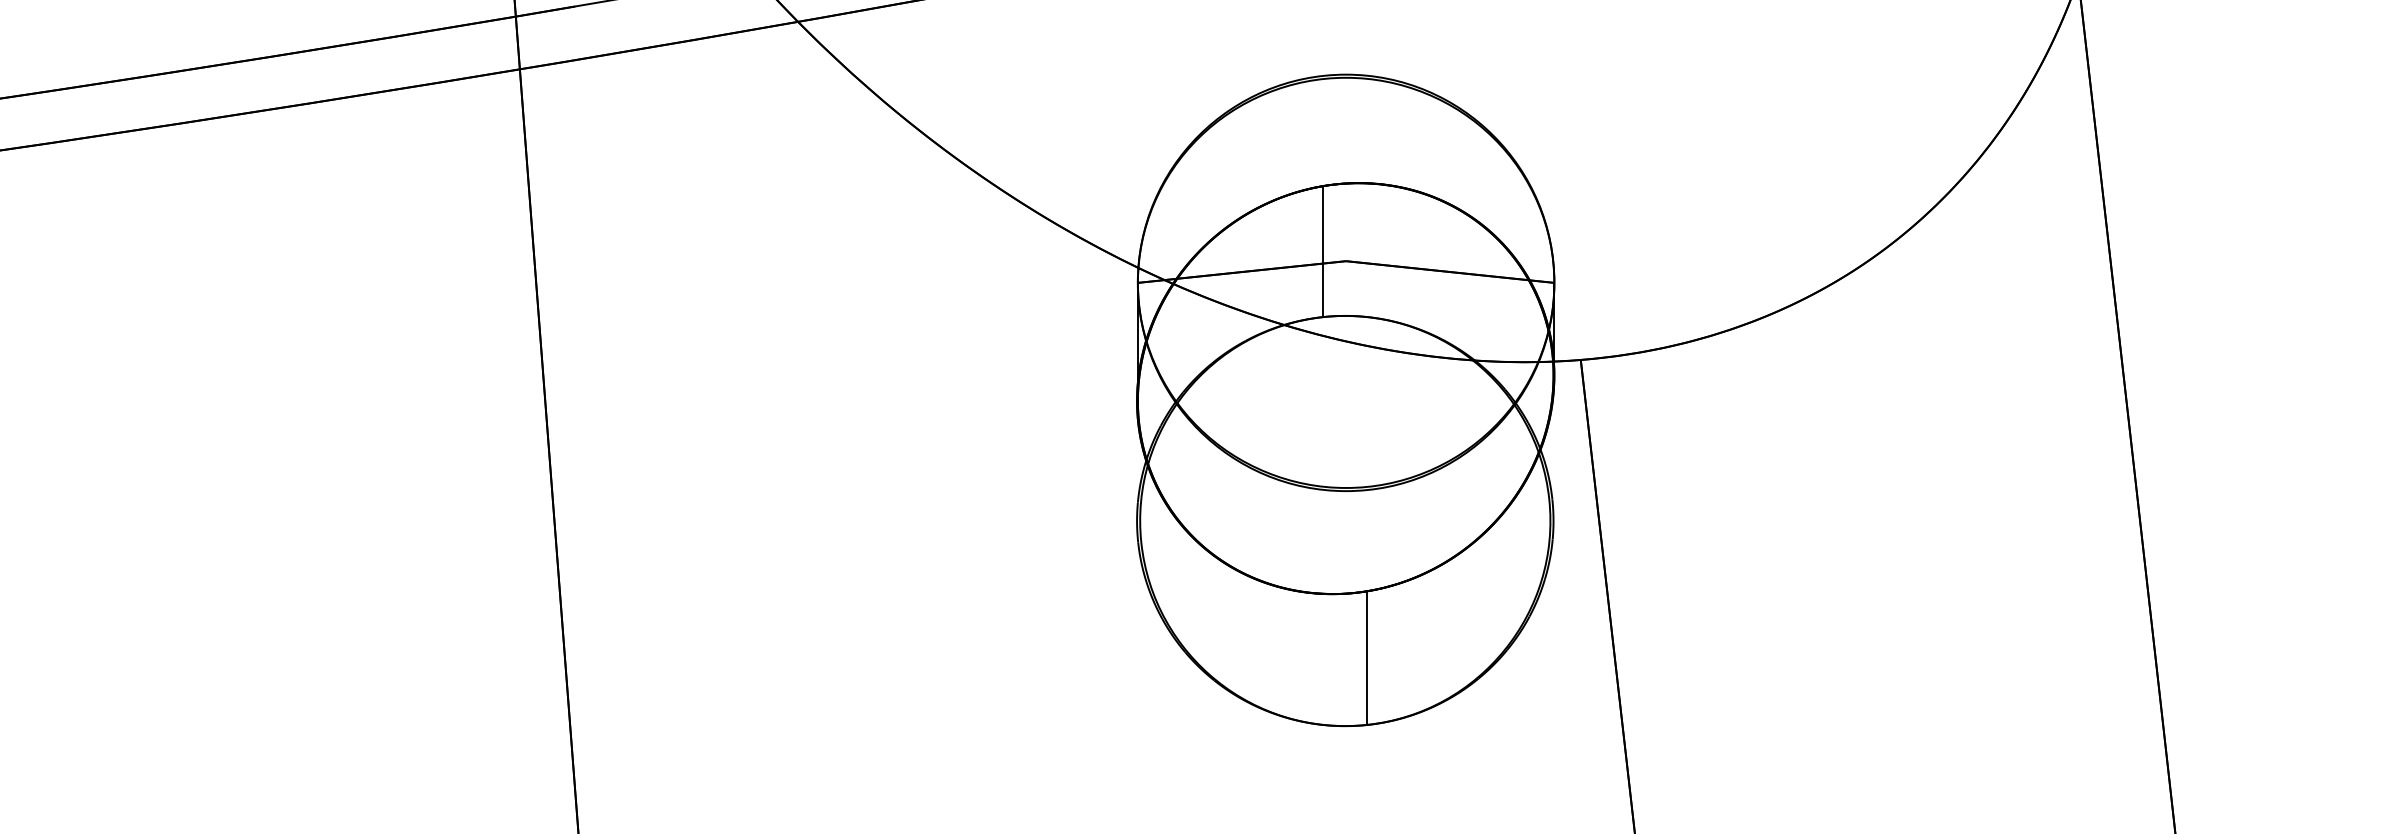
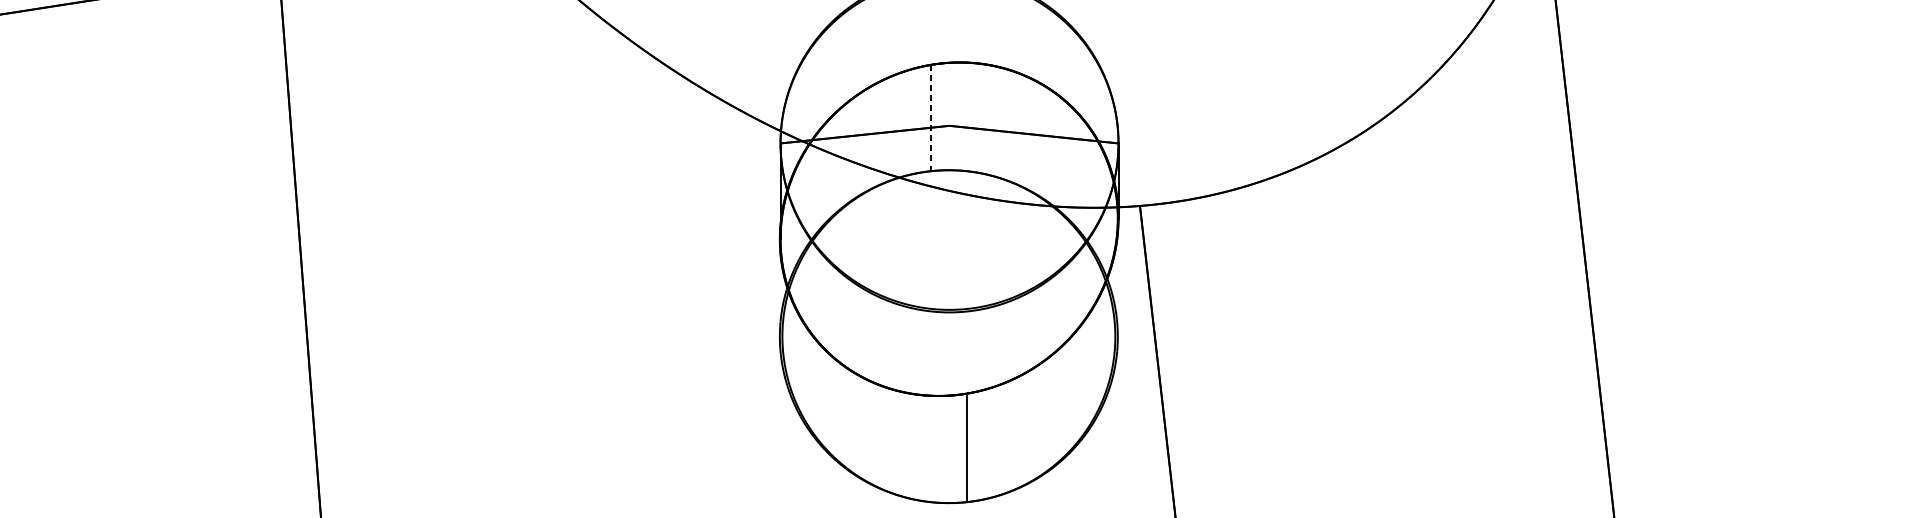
line: (1323, 251) -> (931, 117), solid -> dashed

